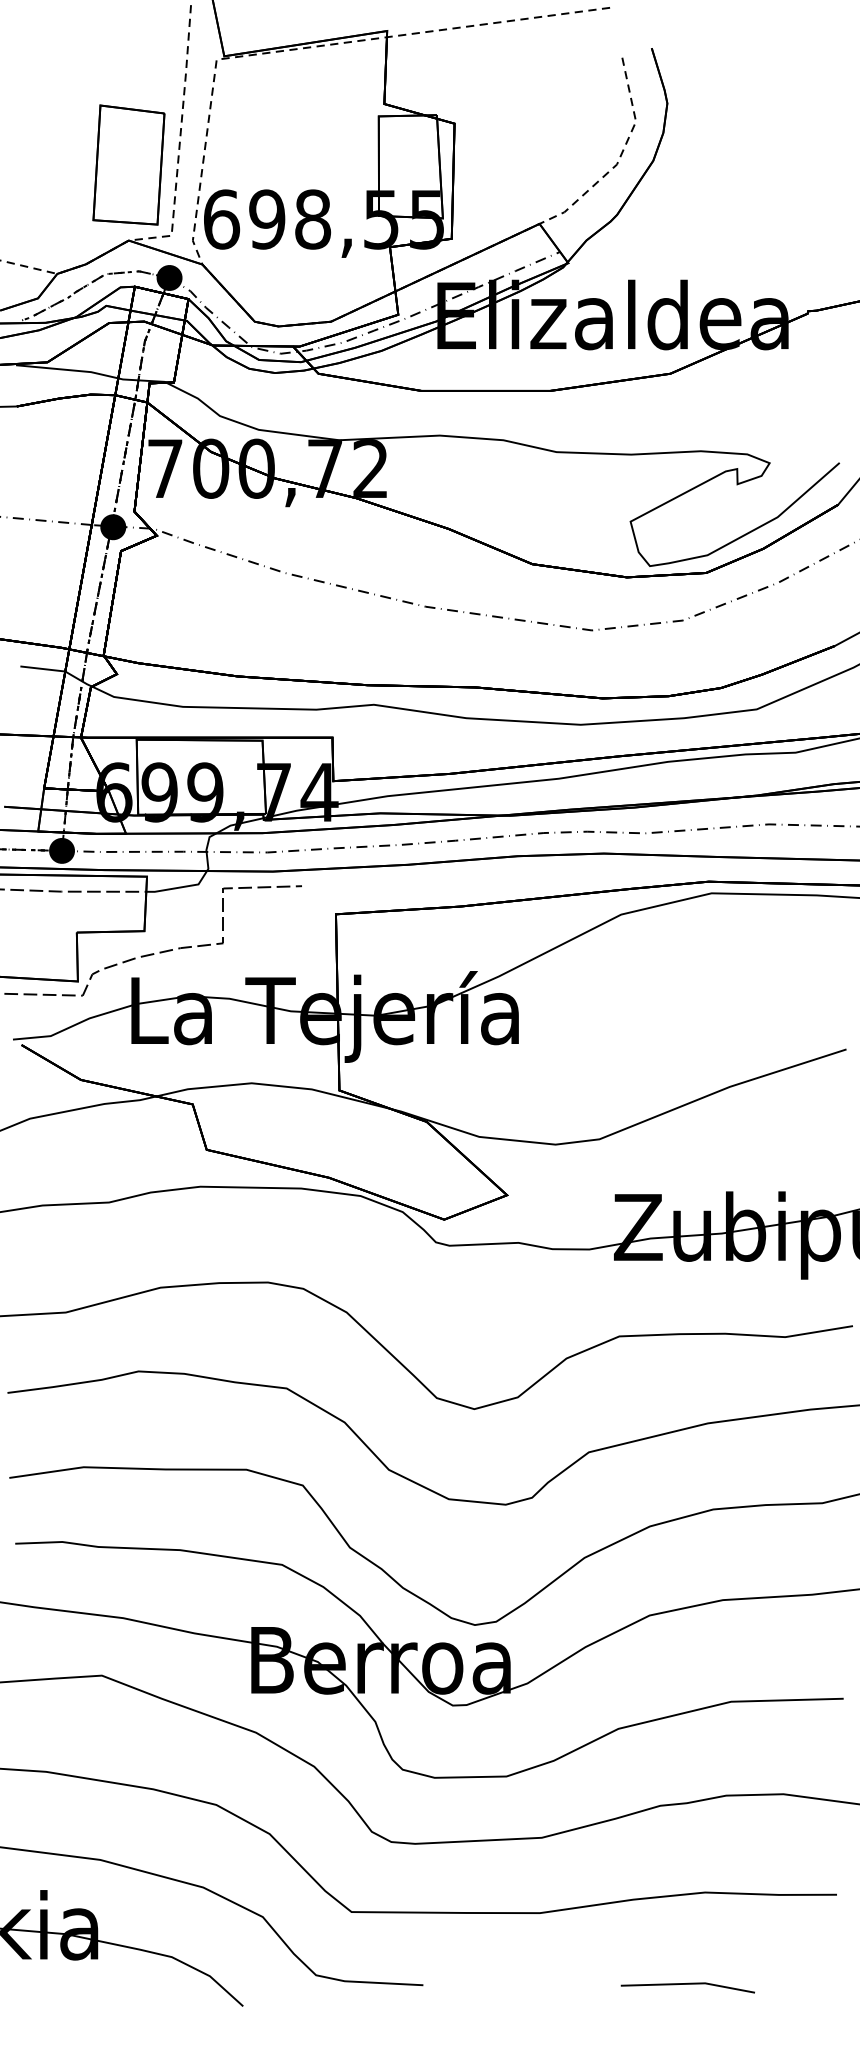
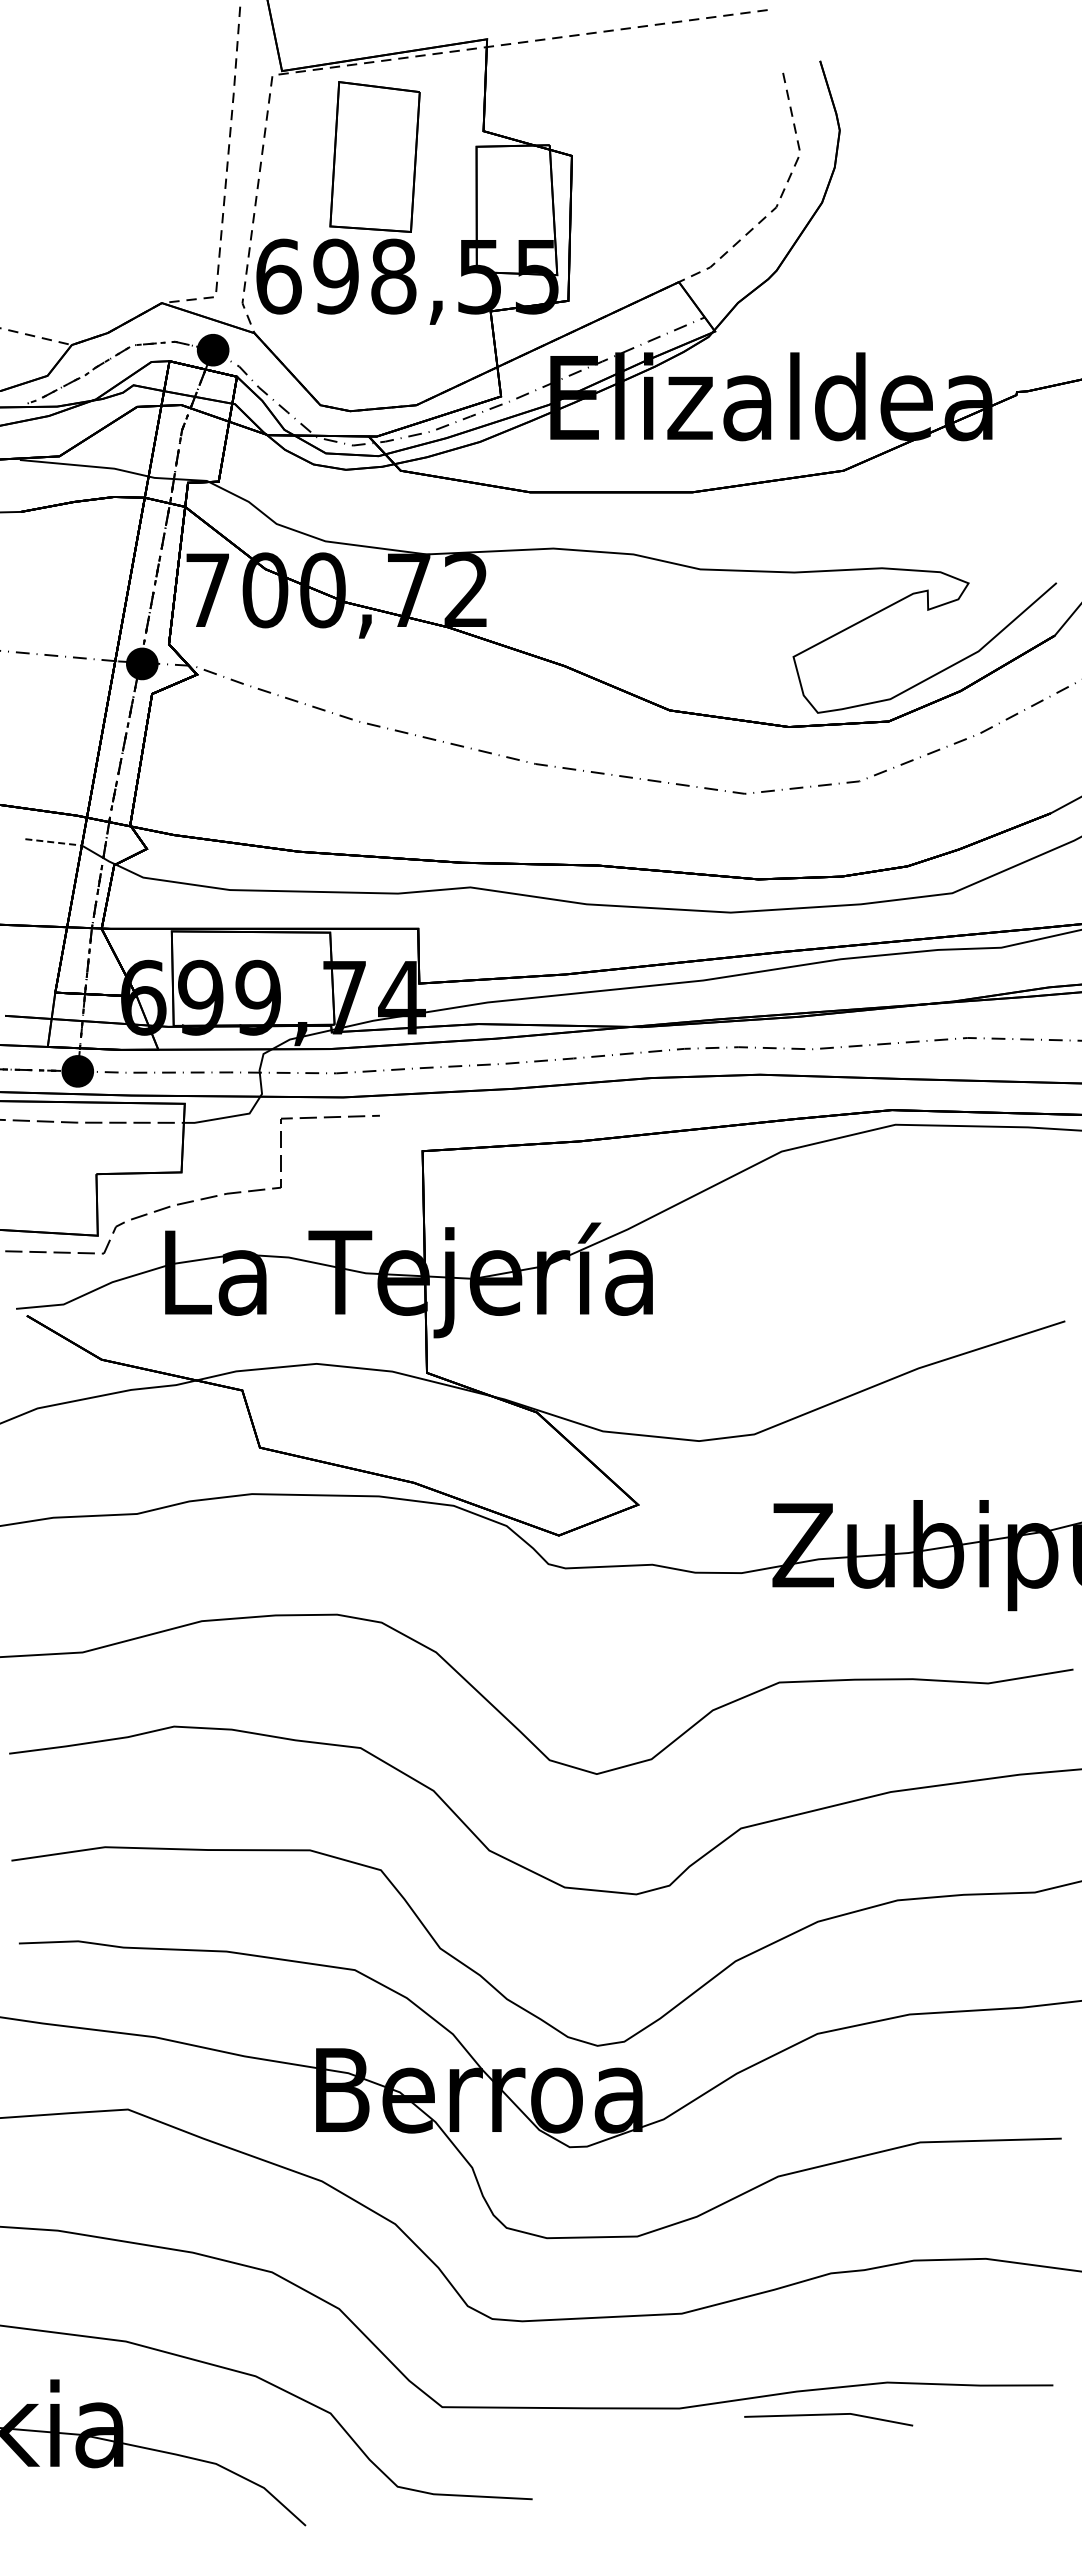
part: (128, 164) -> (374, 156), moved
line: (43, 669) -> (54, 842), solid -> dashed
line: (687, 1984) -> (828, 2415), moved

